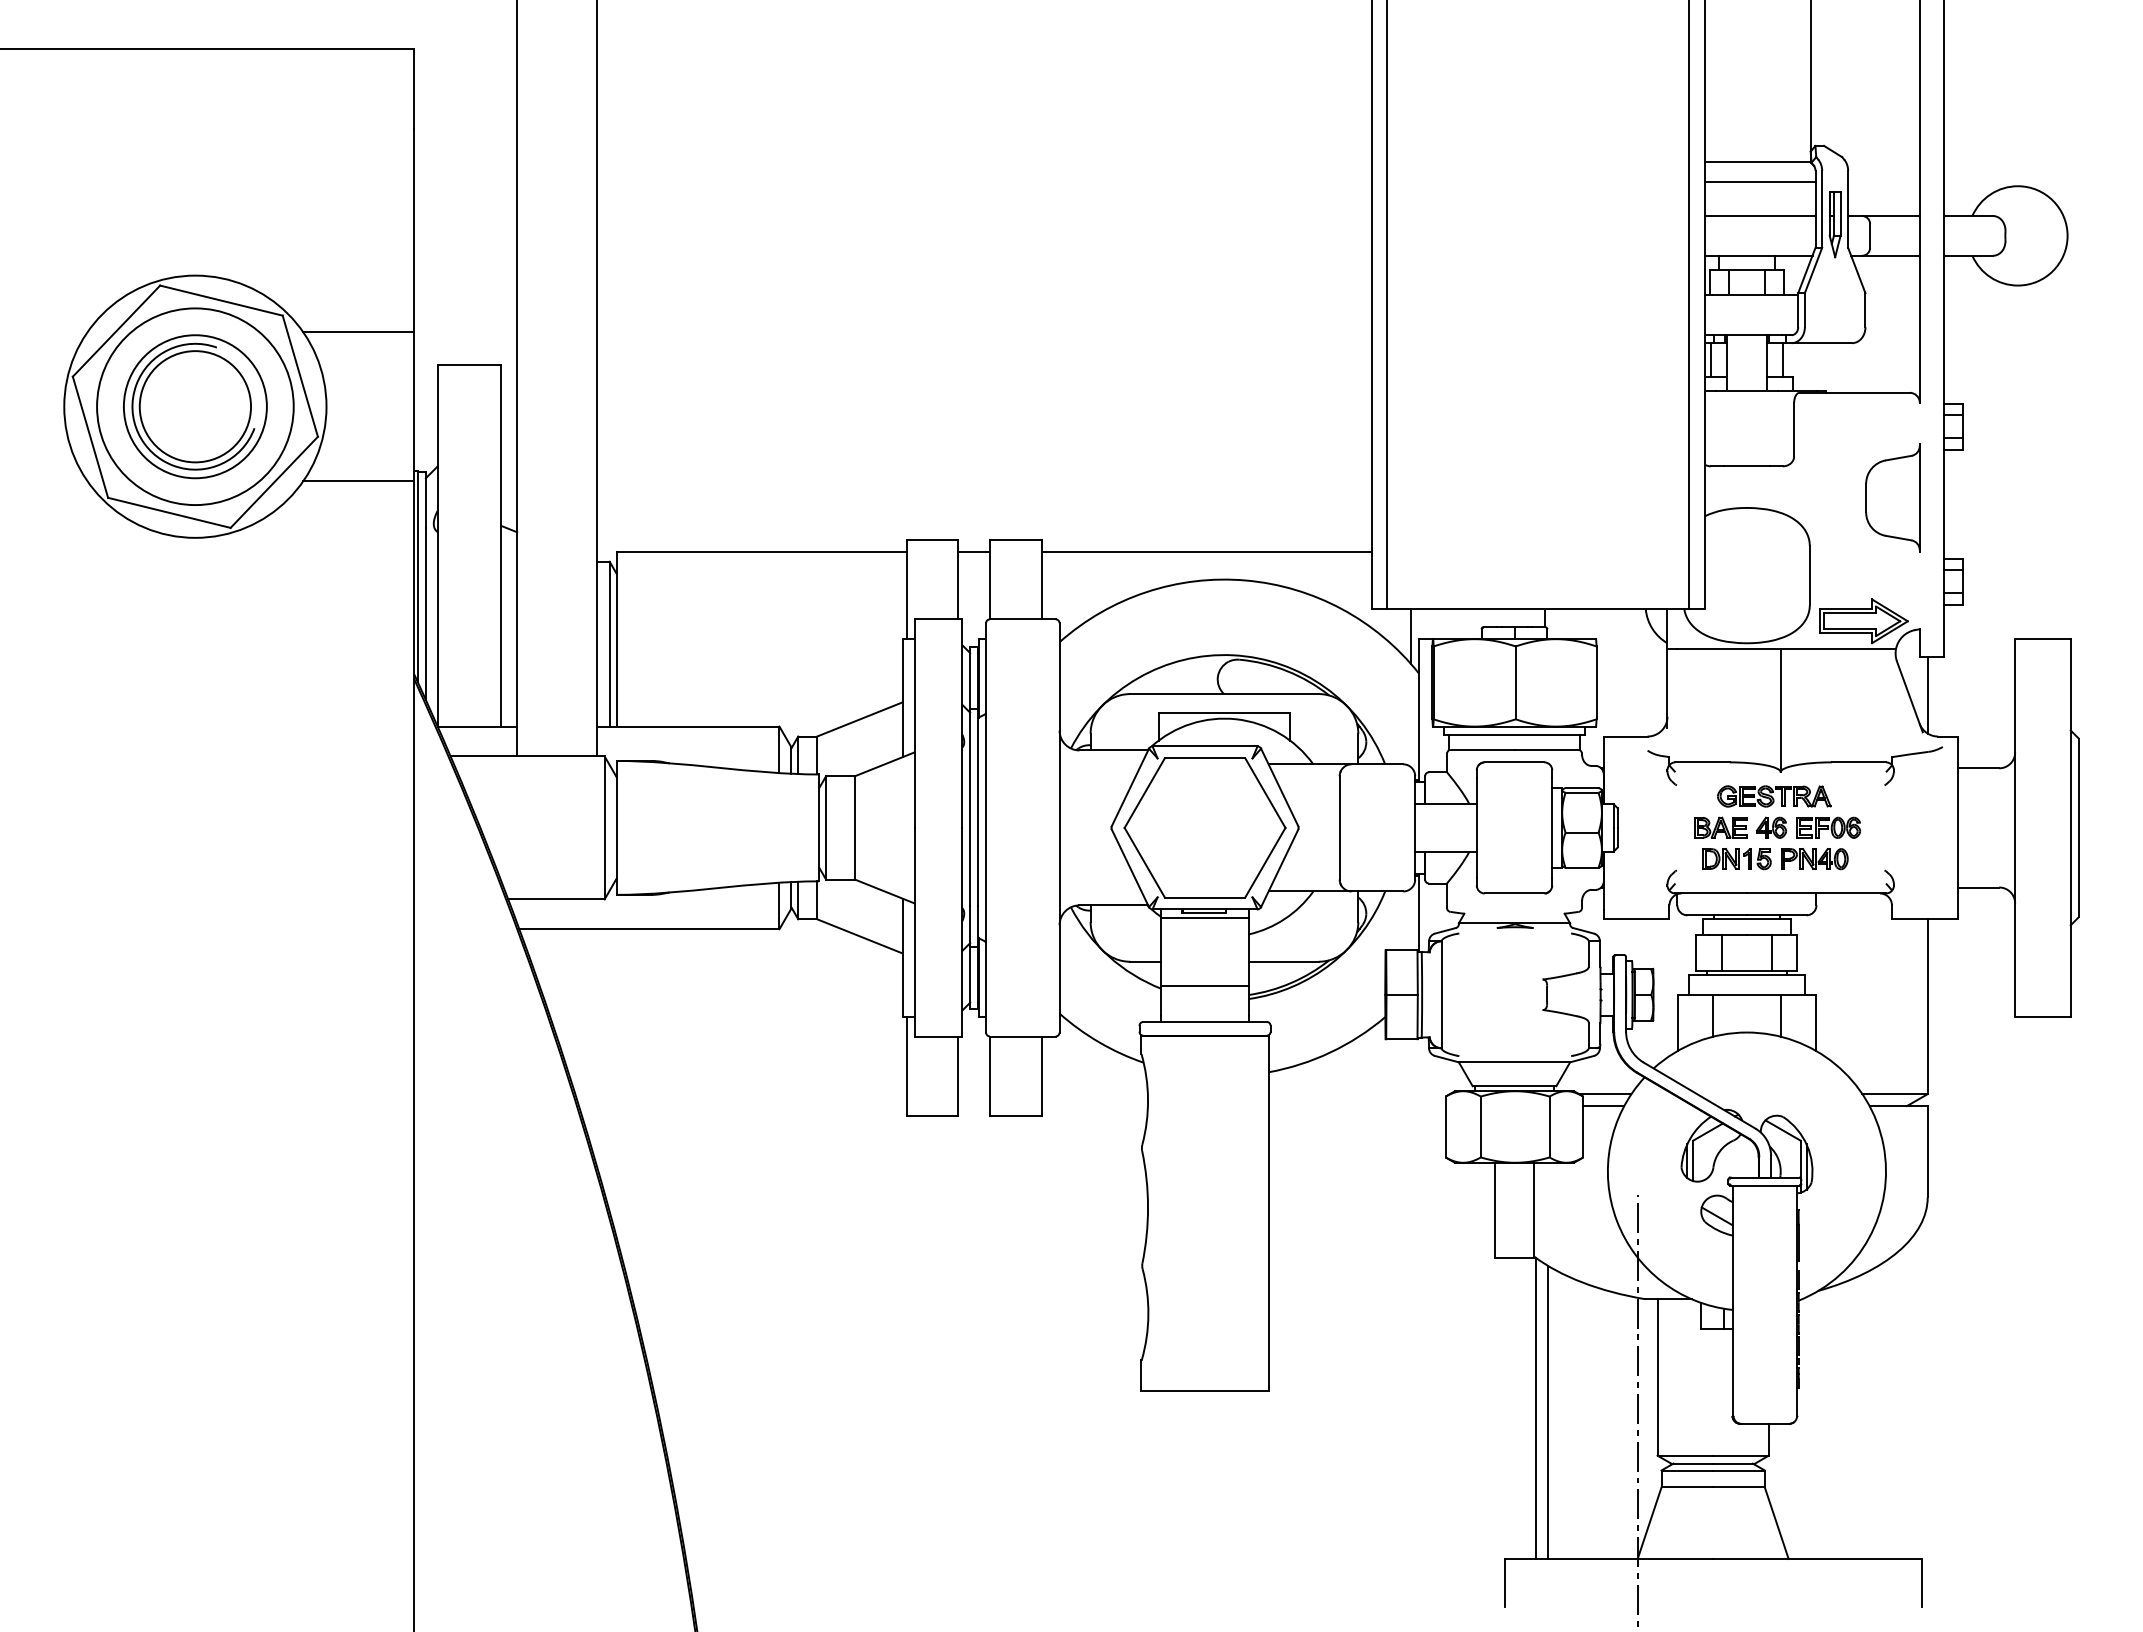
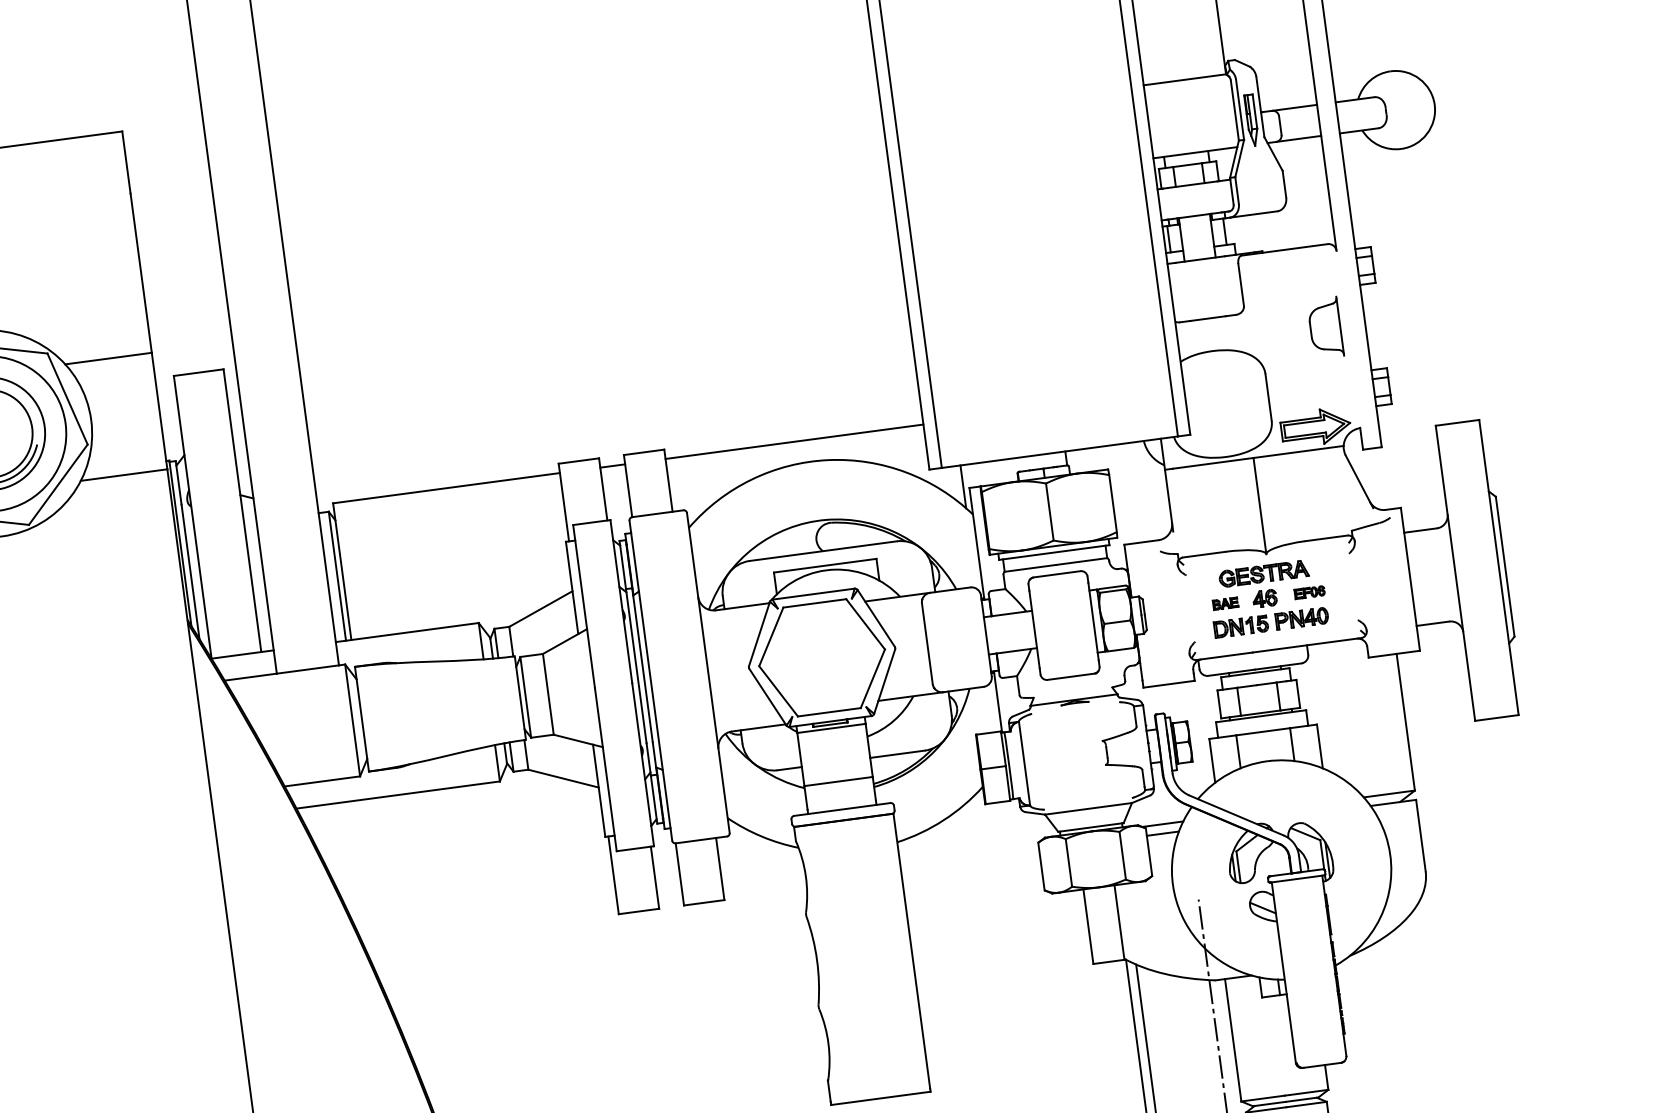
line: (1760, 182) -> (1189, 95), removed
line: (1760, 216) -> (1192, 121), removed
part: (1892, 497) -> (1325, 327), size x0.7
line: (1927, 695) -> (1373, 478), removed
part: (1720, 827) -> (1225, 603), size x0.6
part: (1828, 827) -> (1309, 592), size x0.6

